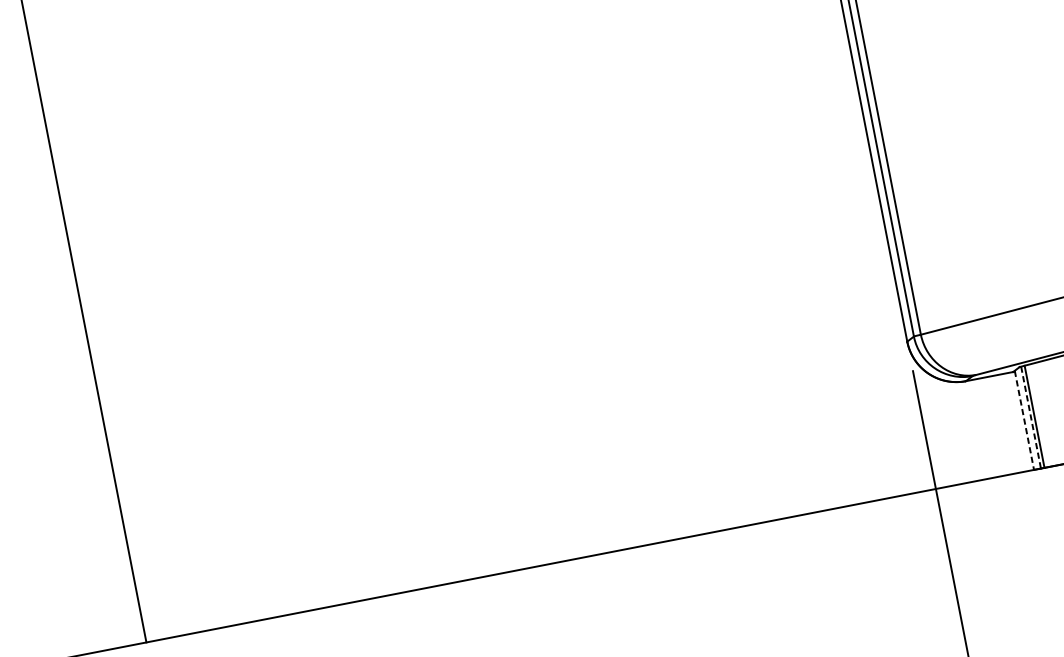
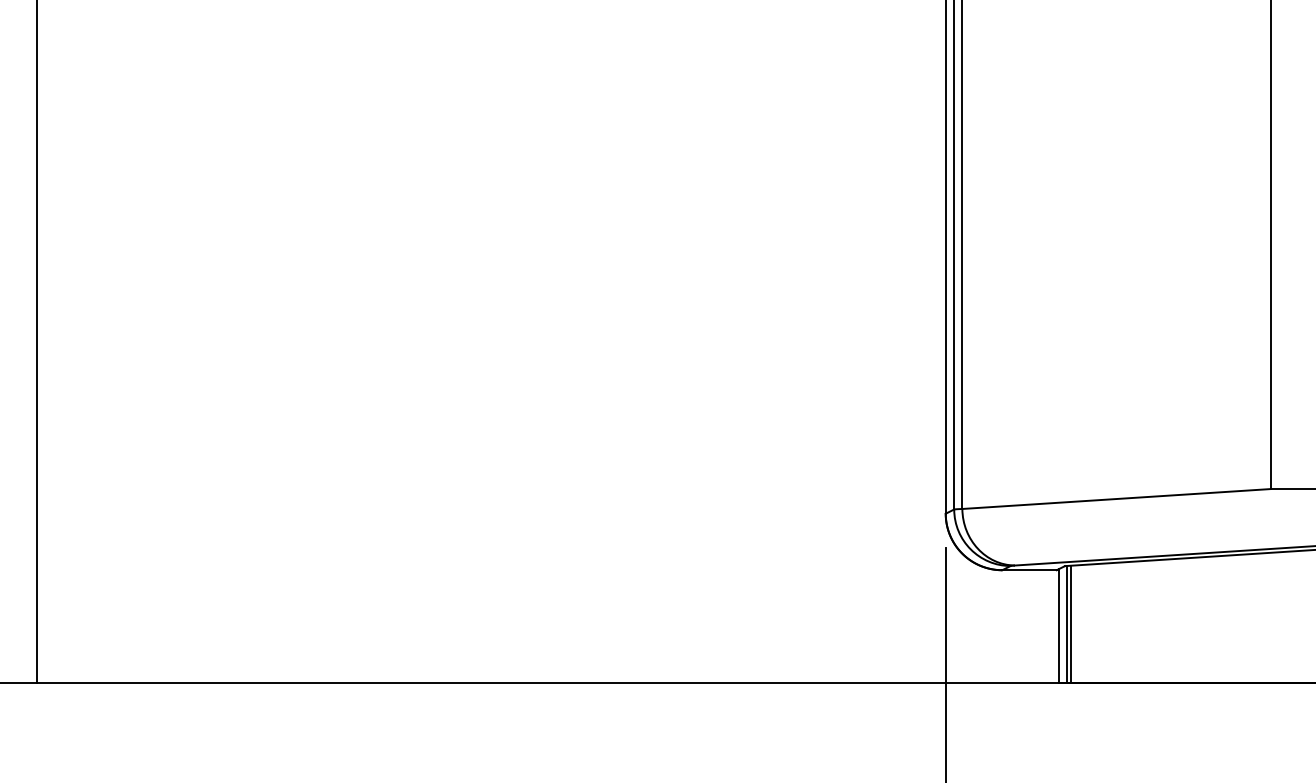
line: (1030, 417) -> (1066, 624), dashed -> solid
line: (1024, 420) -> (1058, 626), dashed -> solid

